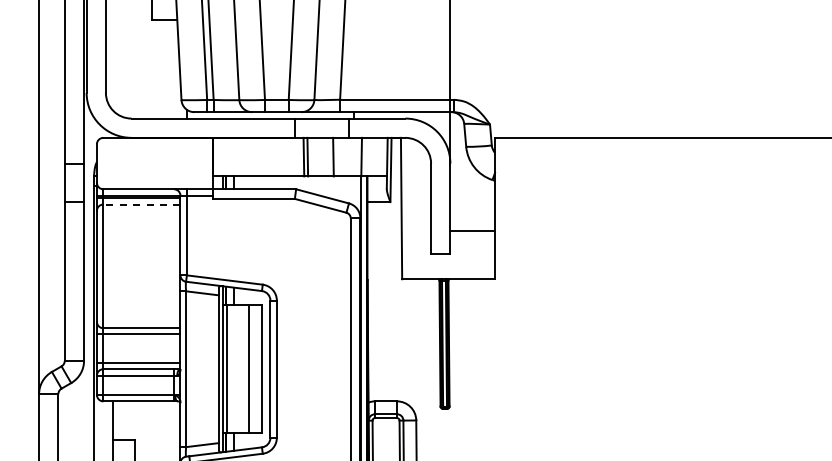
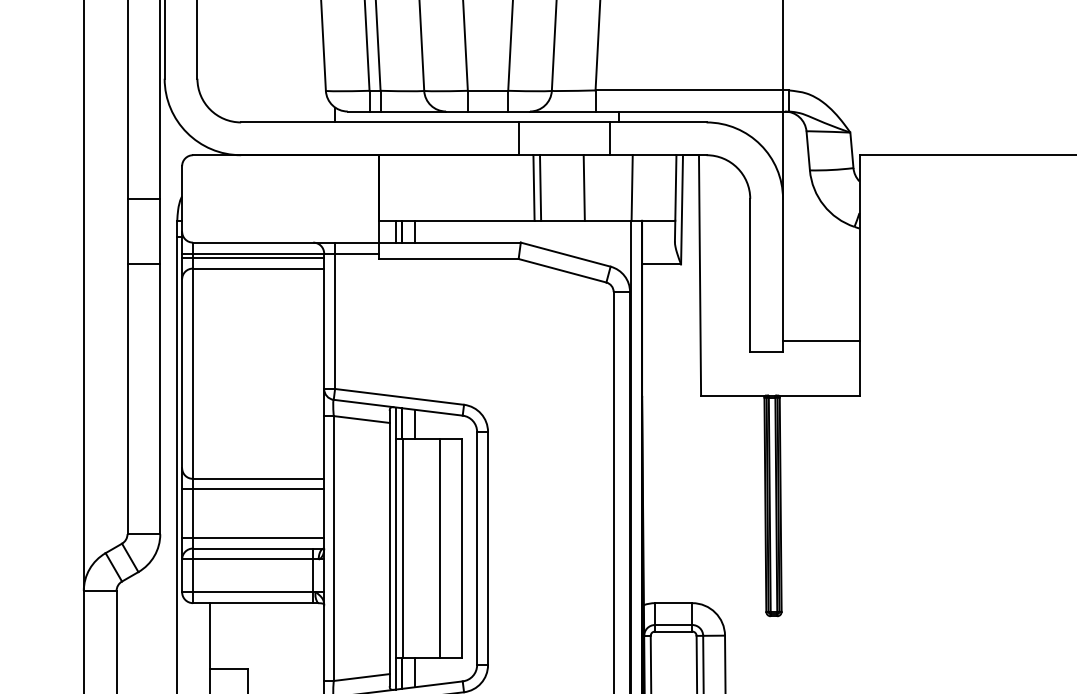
line: (141, 204) -> (257, 268), dashed -> solid
line: (472, 231) -> (820, 341), moved

